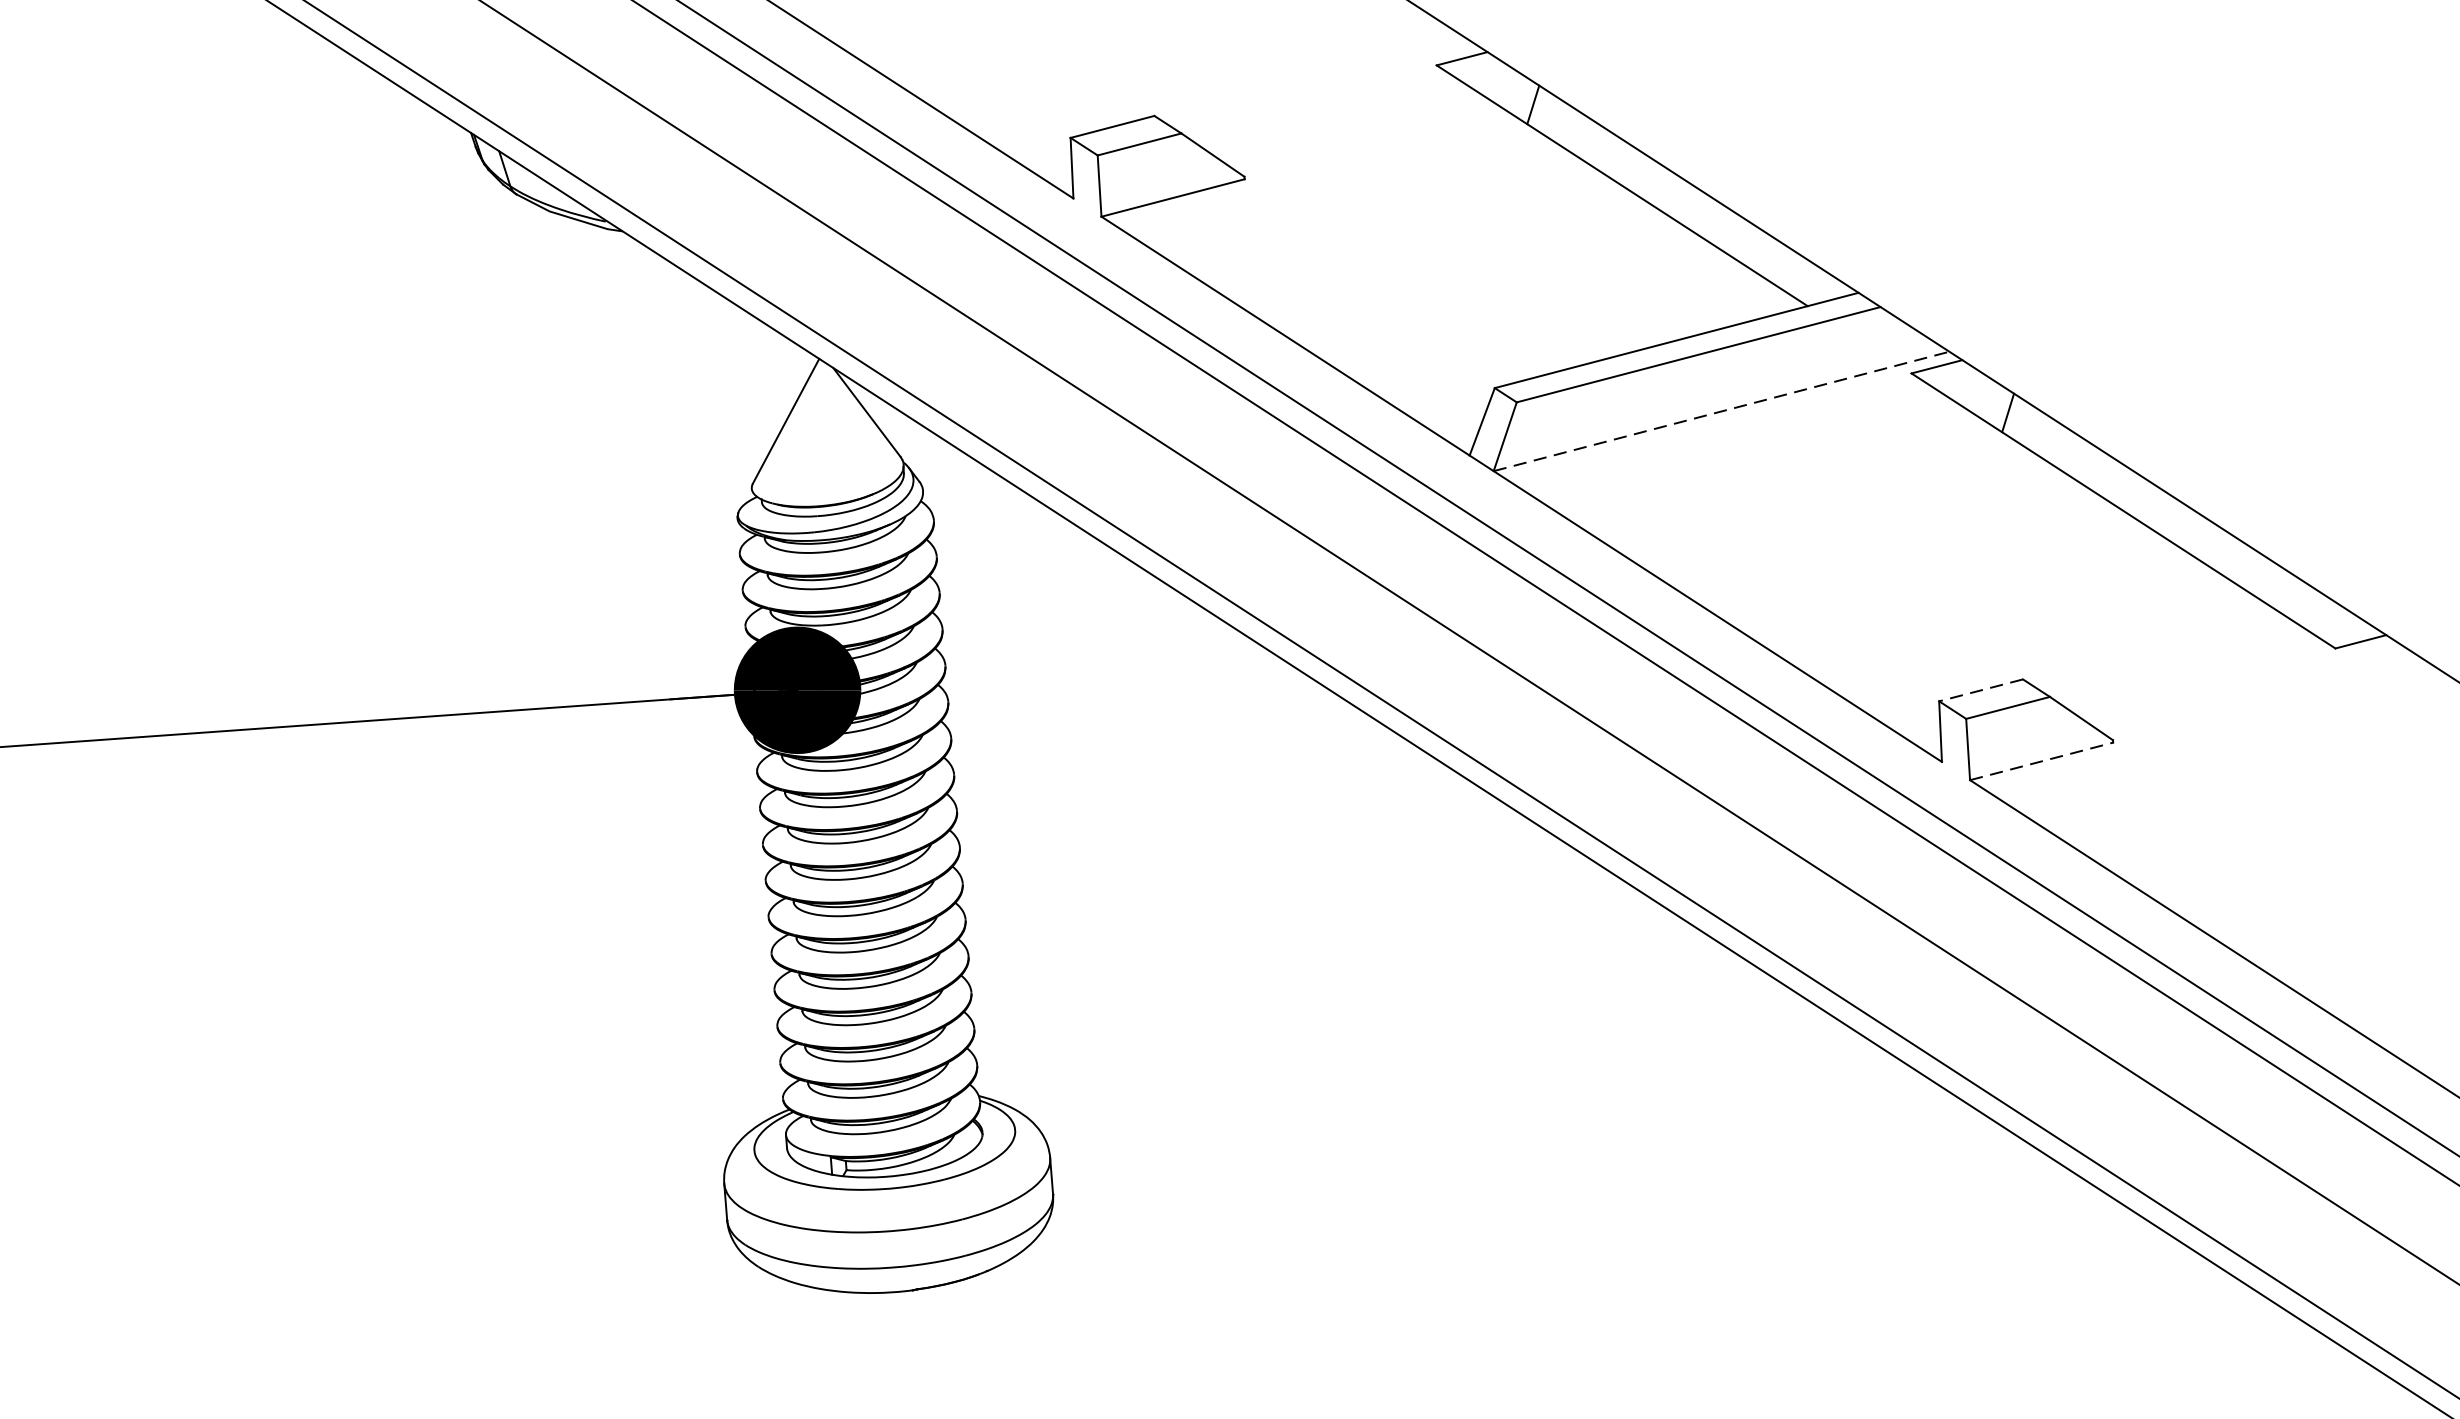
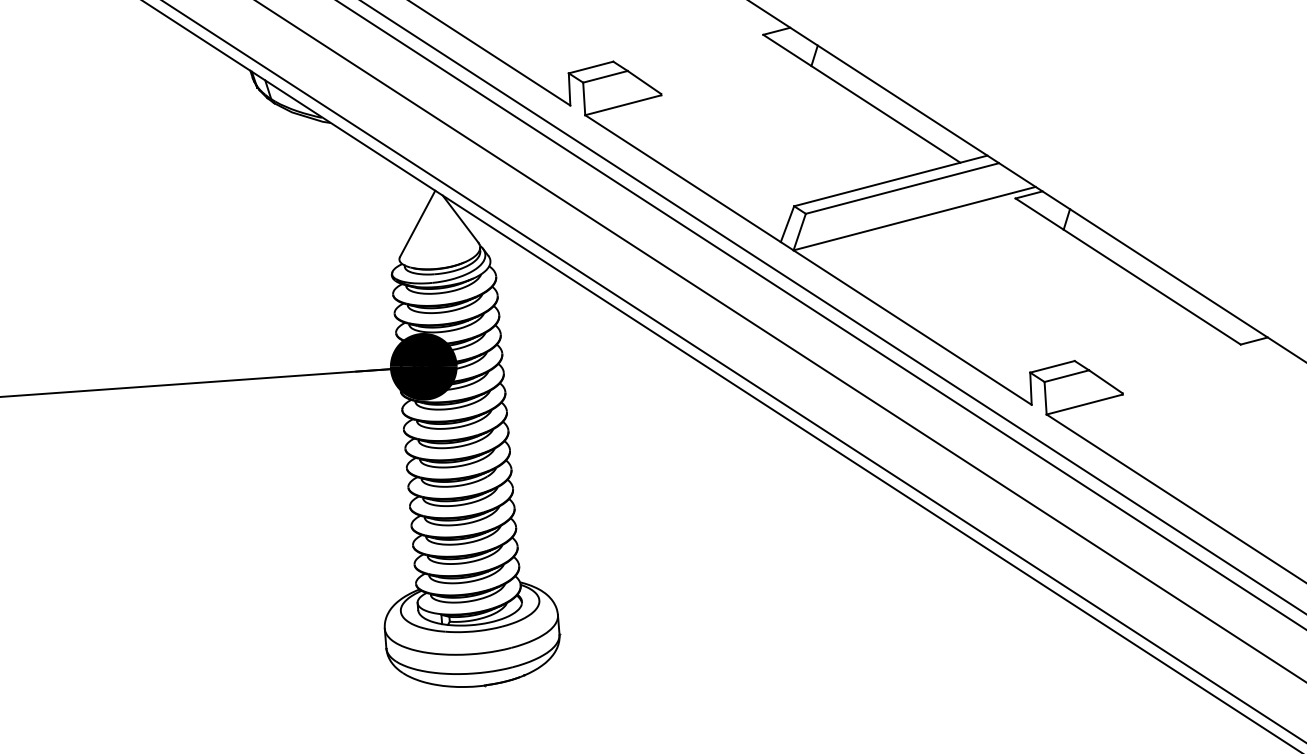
line: (1723, 411) -> (915, 218), dashed -> solid
line: (1981, 689) -> (1052, 366), dashed -> solid
line: (2043, 761) -> (1085, 404), dashed -> solid

